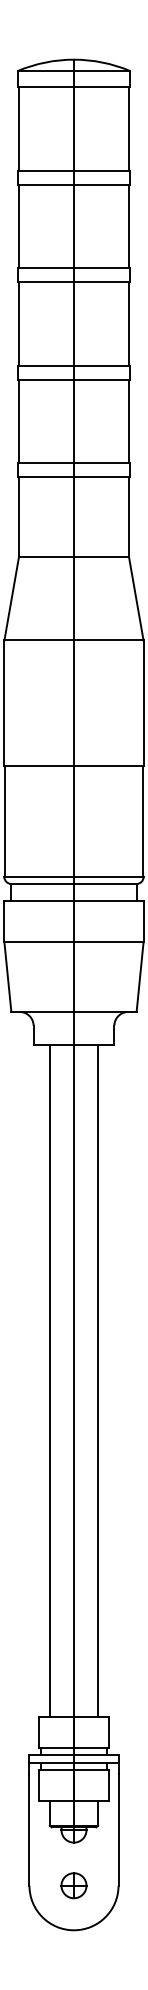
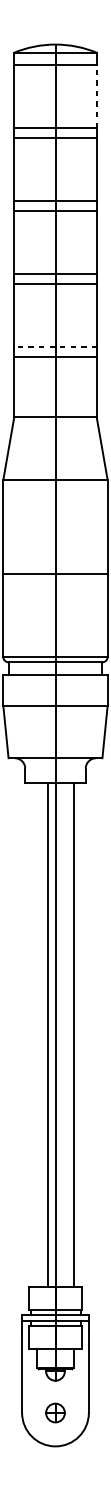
line: (128, 129) -> (96, 96), solid -> dashed
line: (74, 463) -> (55, 347), solid -> dashed
line: (49, 1381) -> (47, 1035), moved

